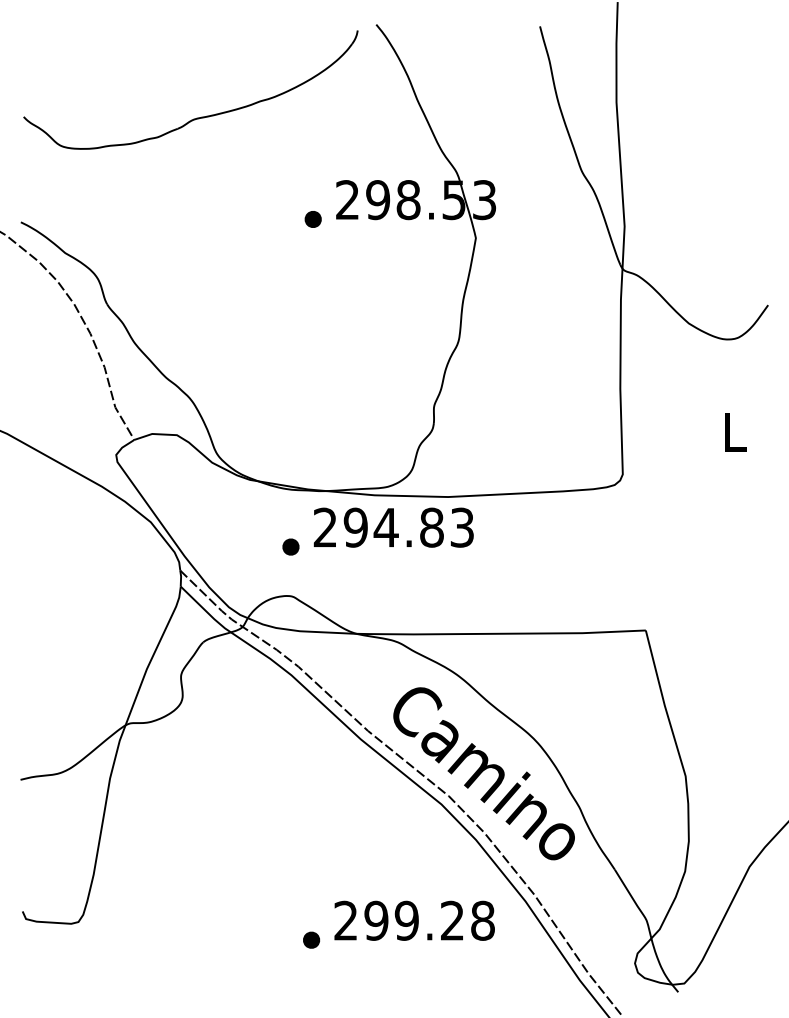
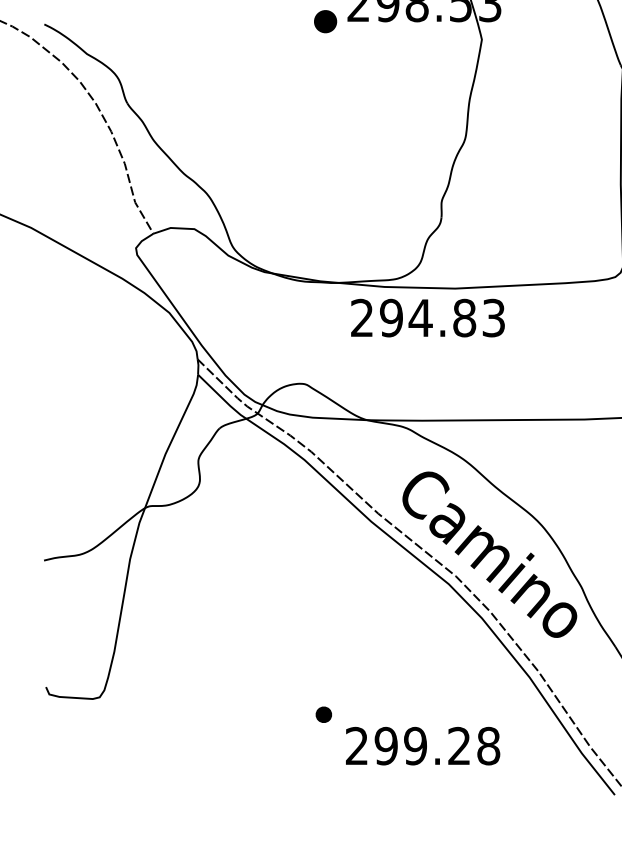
part: (312, 219) -> (324, 21), size x1.4
text: (393, 527) -> (427, 317), moved
part: (290, 546) -> (303, 336), removed
text: (414, 920) -> (422, 745), moved

